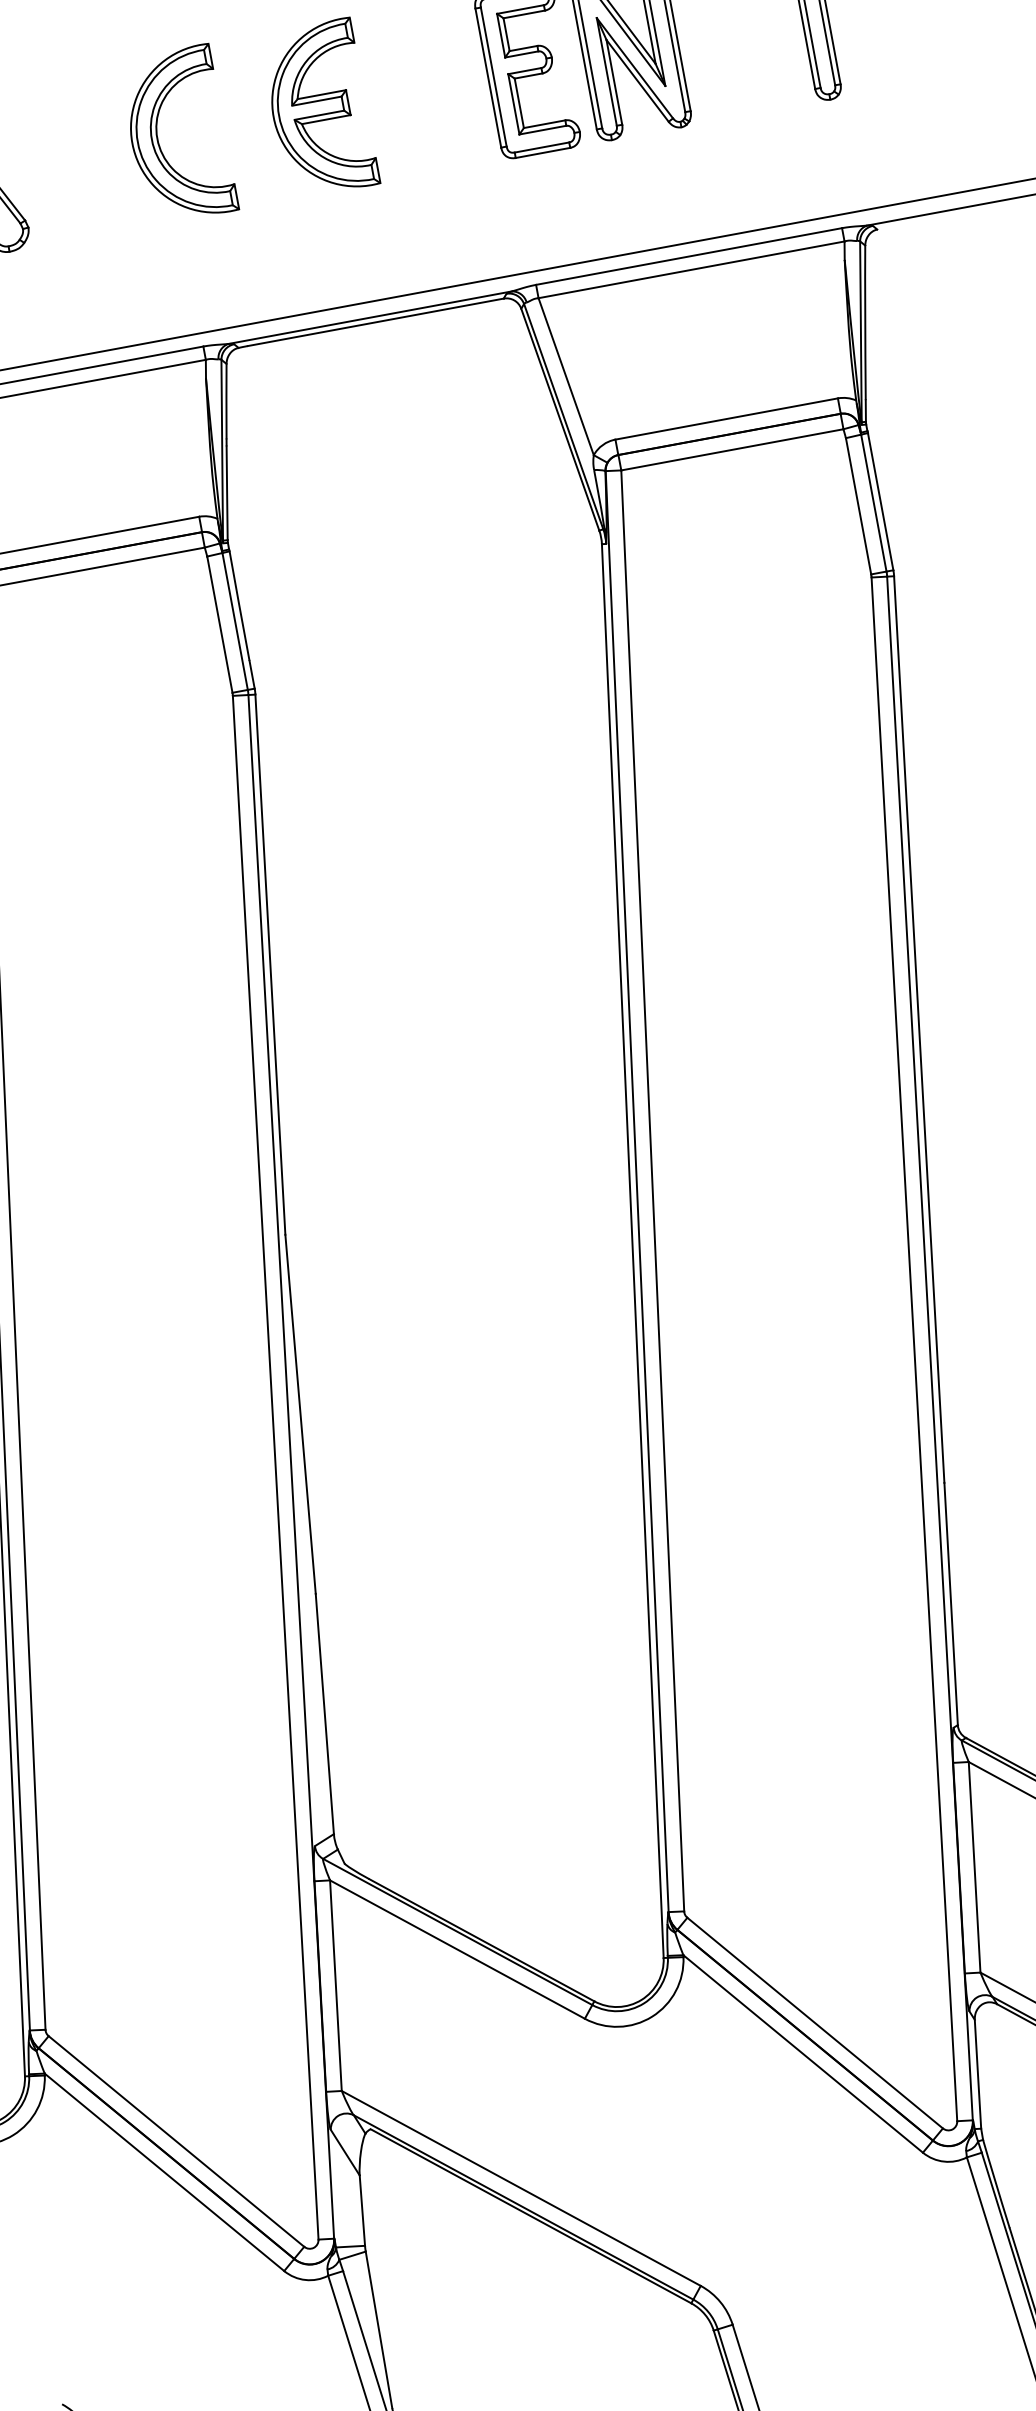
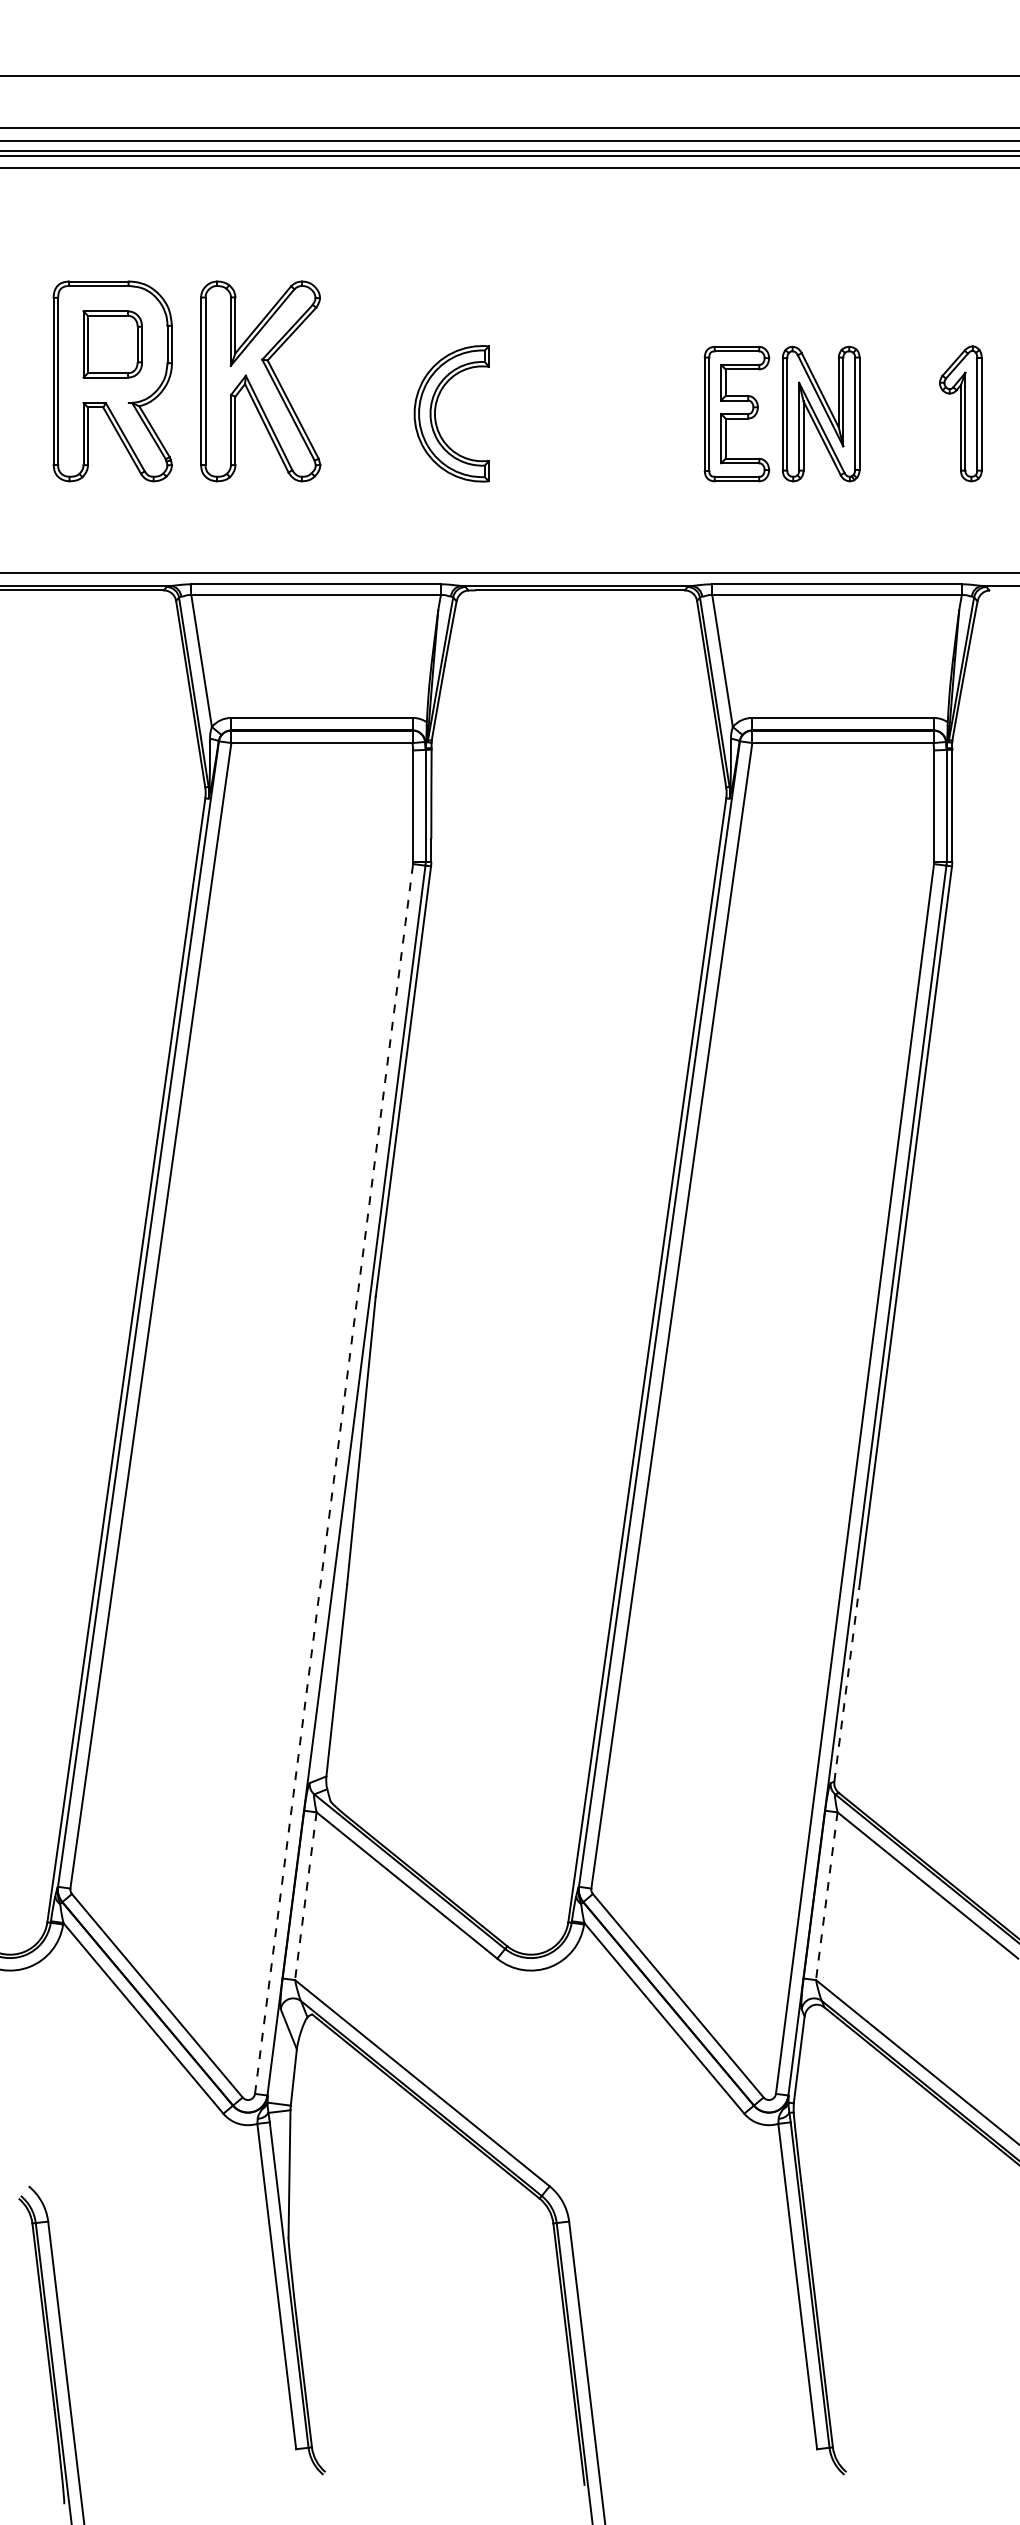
part: (318, 108) -> (566, 413), removed
line: (276, 1467) -> (334, 1478), solid -> dashed
line: (950, 1603) -> (846, 1684), solid -> dashed
line: (974, 1867) -> (826, 1896), solid -> dashed
line: (335, 1986) -> (305, 1896), solid -> dashed

